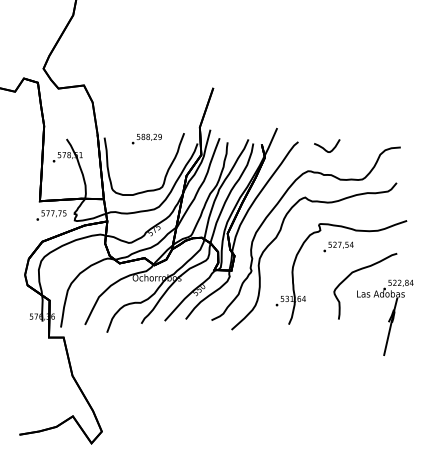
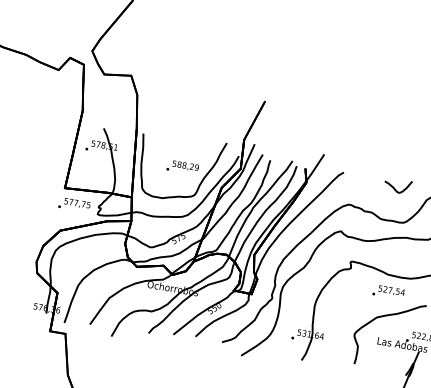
text: (146, 138) -> (182, 166), moved
curve: (326, 149) -> (396, 189), moved
text: (338, 246) -> (388, 291), moved

